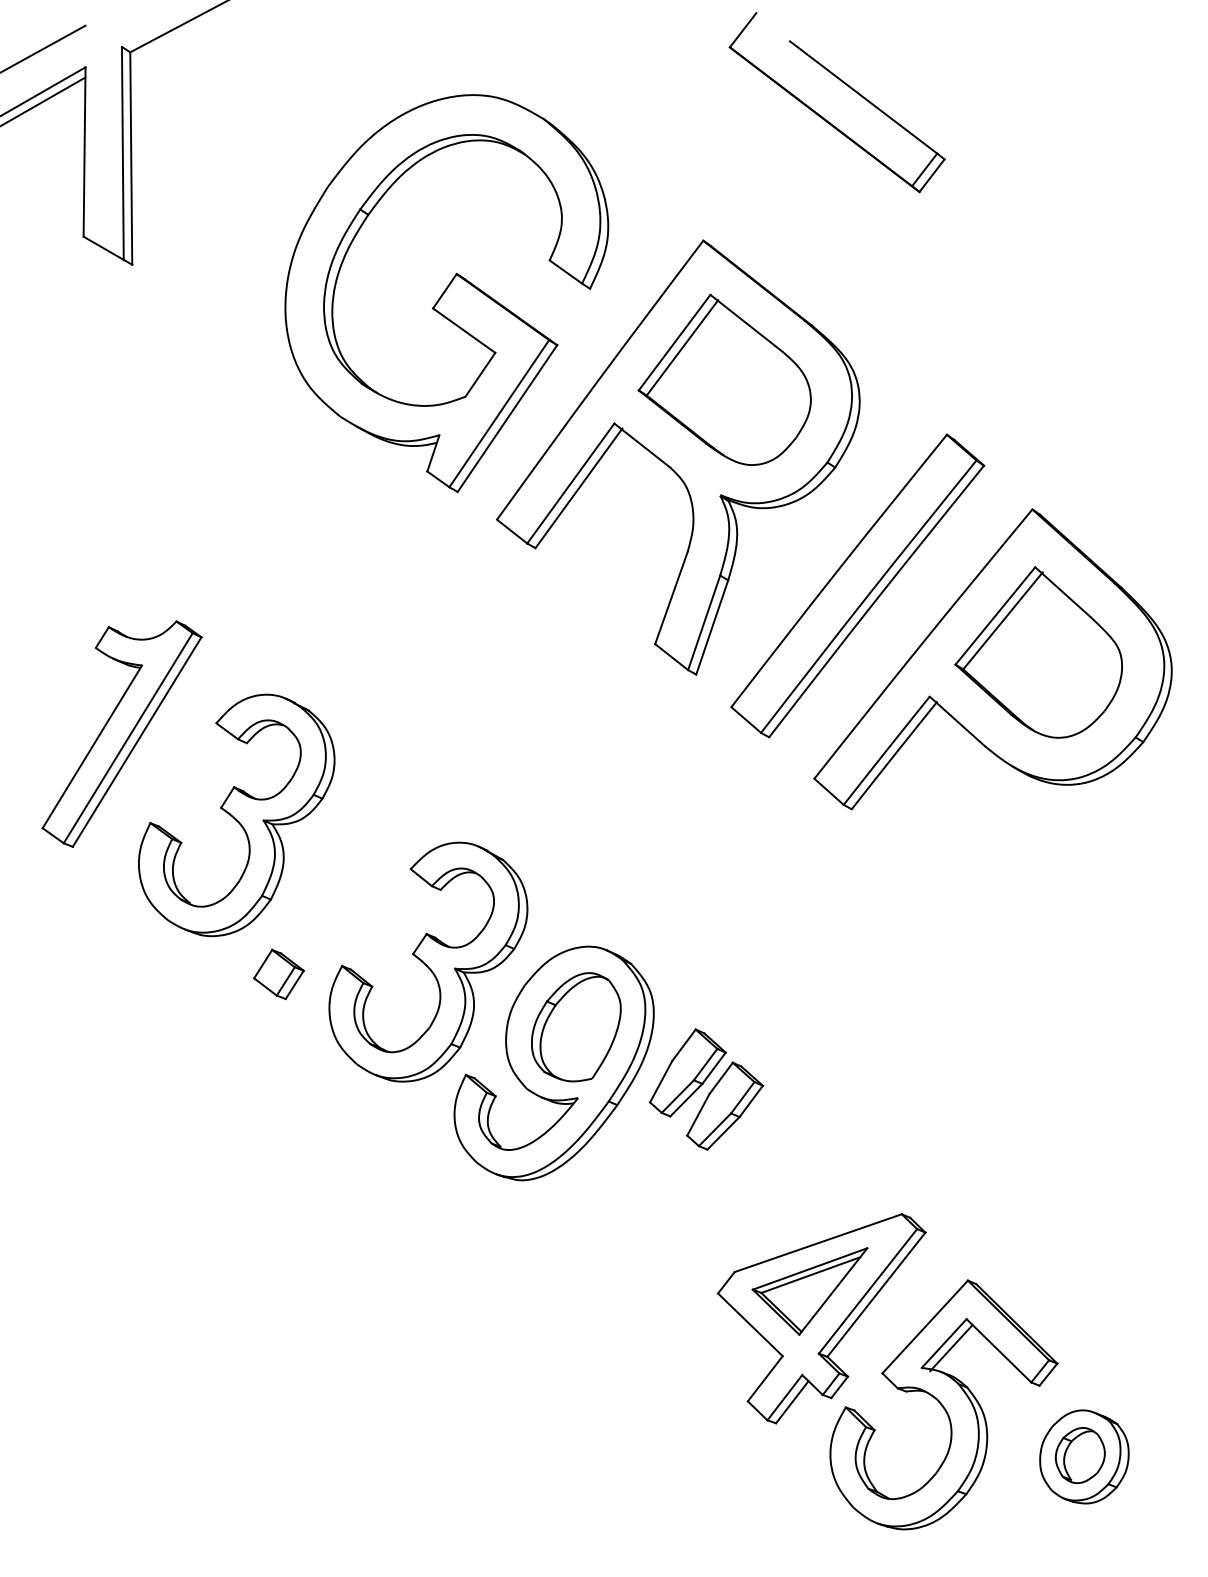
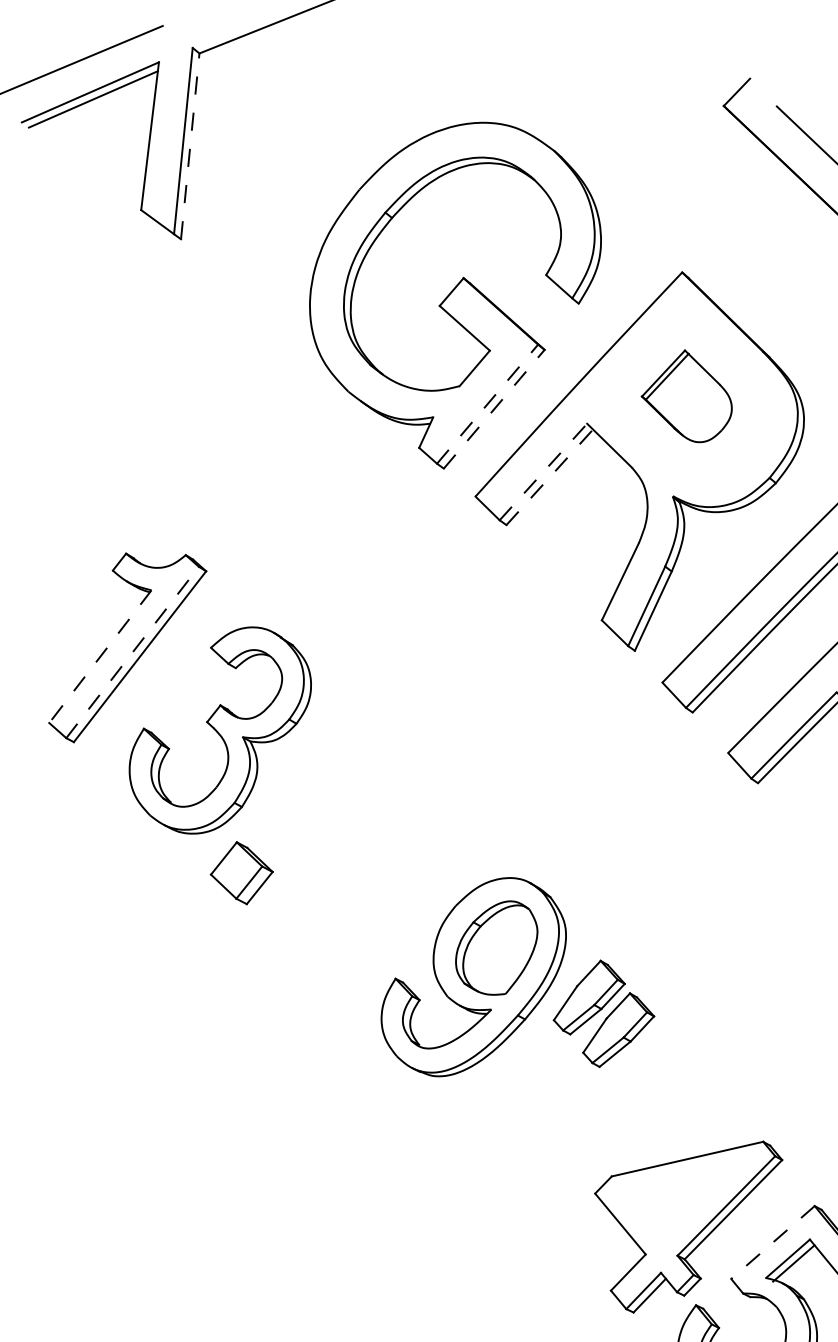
line: (131, 158) -> (190, 146), solid -> dashed
part: (724, 379) -> (687, 395), size x0.6
line: (499, 413) -> (487, 404), solid -> dashed
line: (507, 418) -> (494, 409), solid -> dashed
line: (571, 483) -> (544, 472), solid -> dashed
line: (578, 488) -> (549, 477), solid -> dashed
line: (128, 737) -> (132, 651), solid -> dashed
line: (92, 747) -> (100, 657), solid -> dashed
part: (428, 961) -> (373, 876), removed
part: (278, 974) -> (241, 873), size x1.4
part: (809, 1291) -> (675, 1200), removed
line: (924, 1327) -> (772, 1242), solid -> dashed

